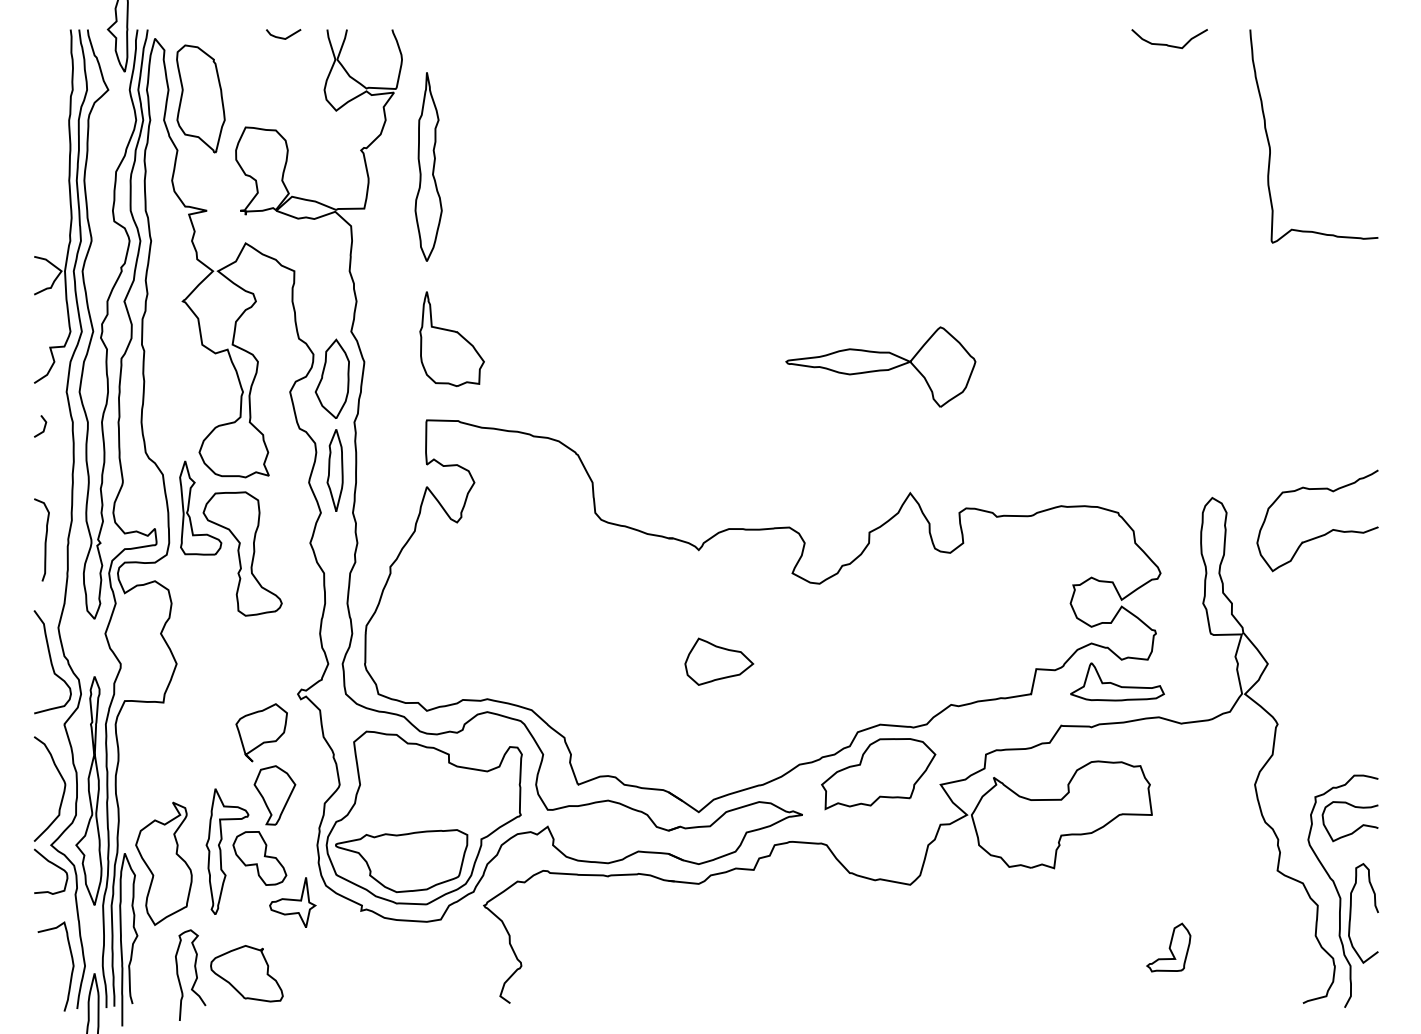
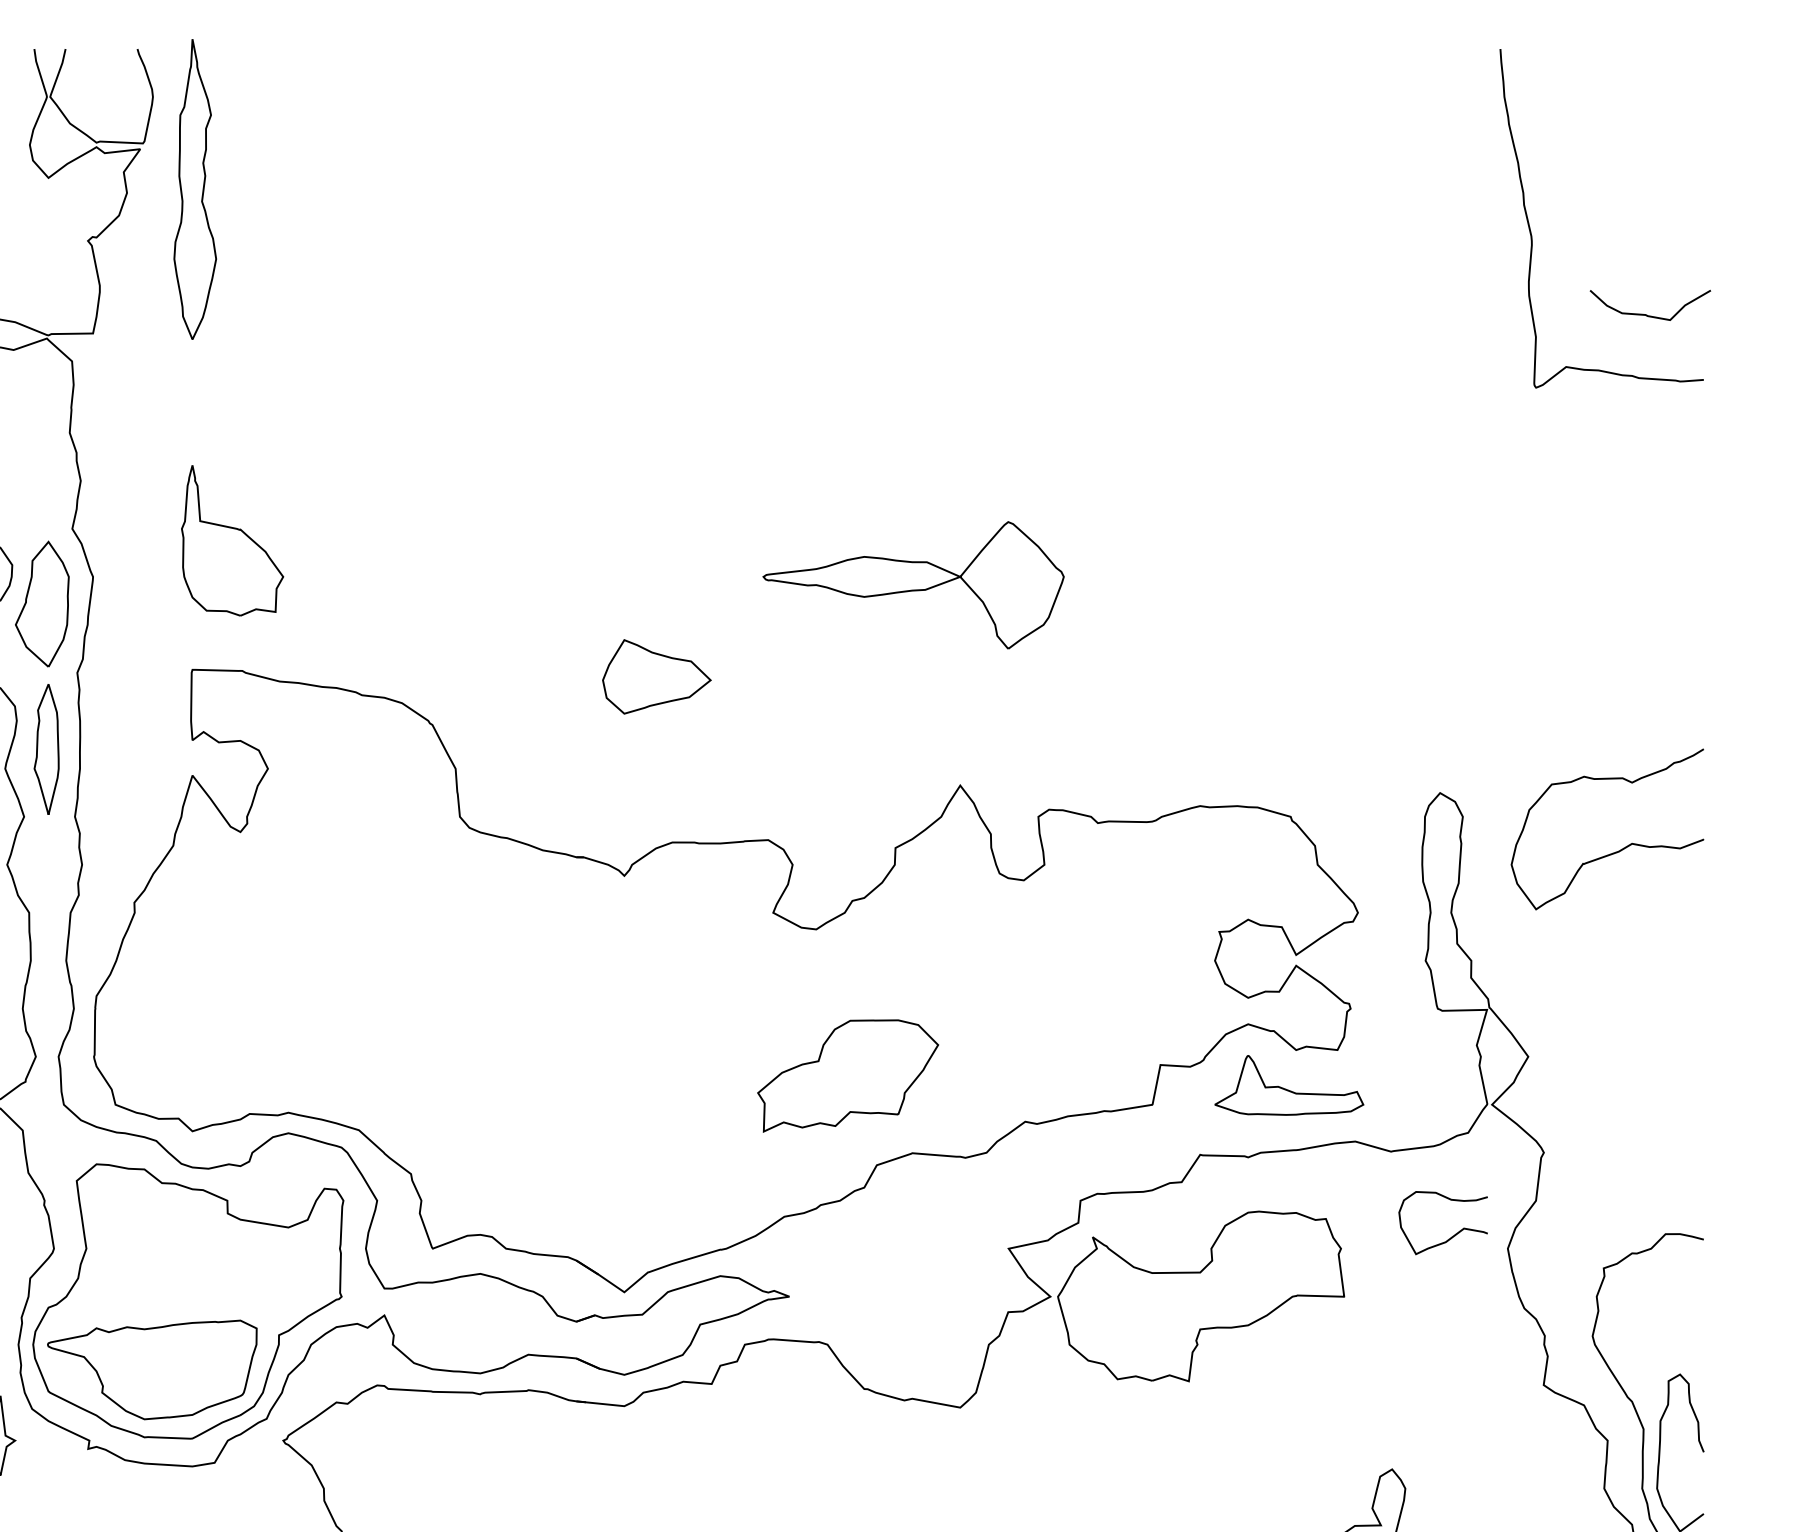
curve: (1168, 44) -> (1648, 314), moved
part: (428, 166) -> (194, 188), moved
part: (719, 661) -> (657, 676), moved
part: (878, 774) -> (847, 1076), moved
curve: (1355, 829) -> (1451, 1235), moved

